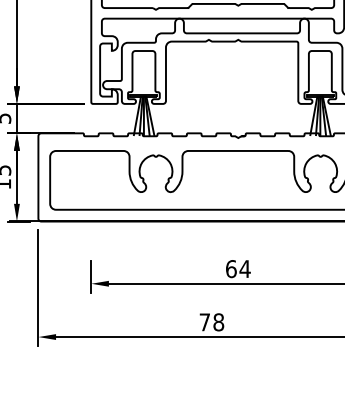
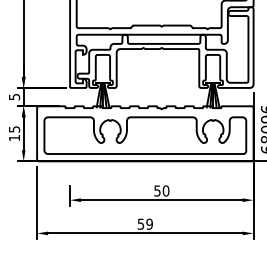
text: (237, 268) -> (161, 190), 64 -> 50
text: (210, 321) -> (144, 223), 78 -> 59

